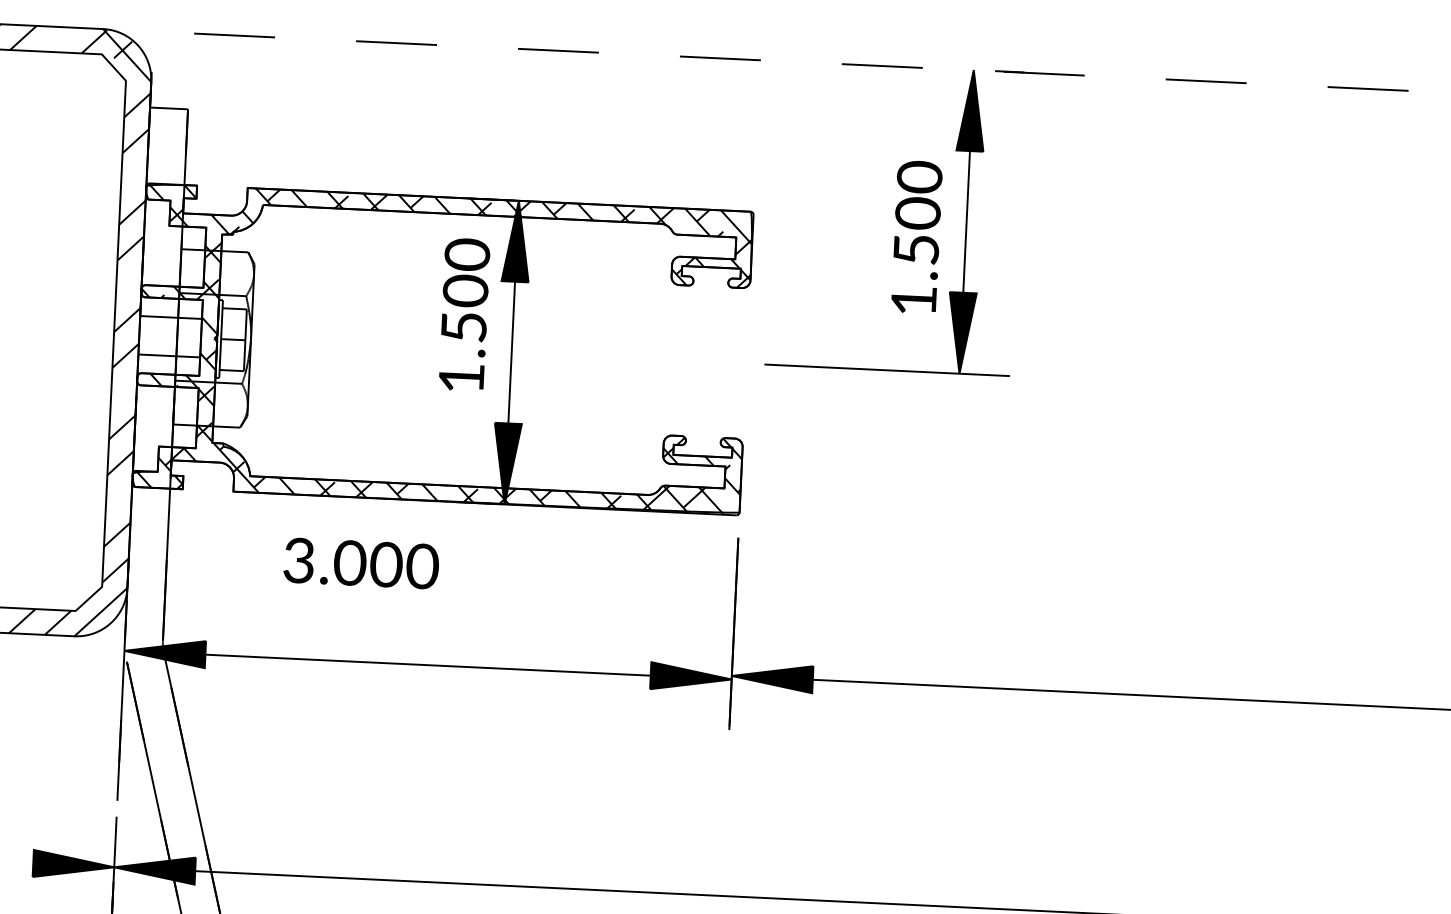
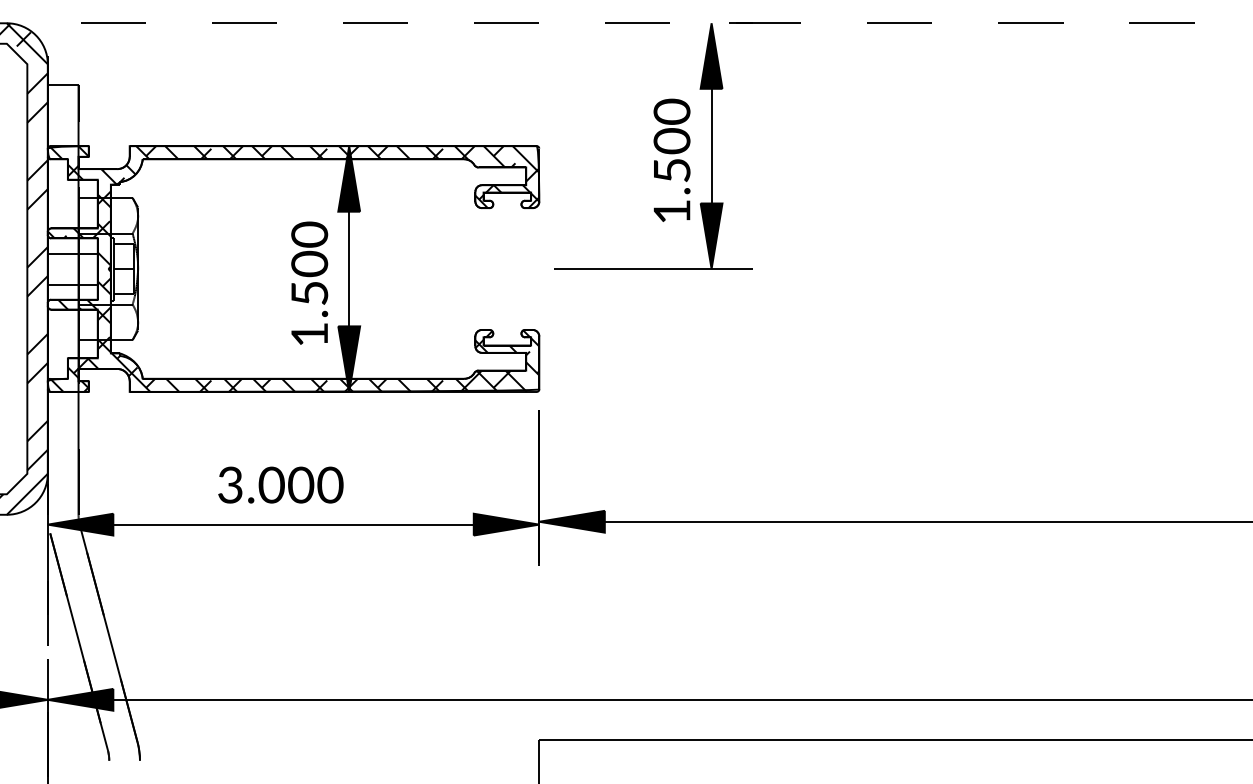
text: (464, 313) -> (309, 282), moved
text: (361, 562) -> (280, 484), moved

